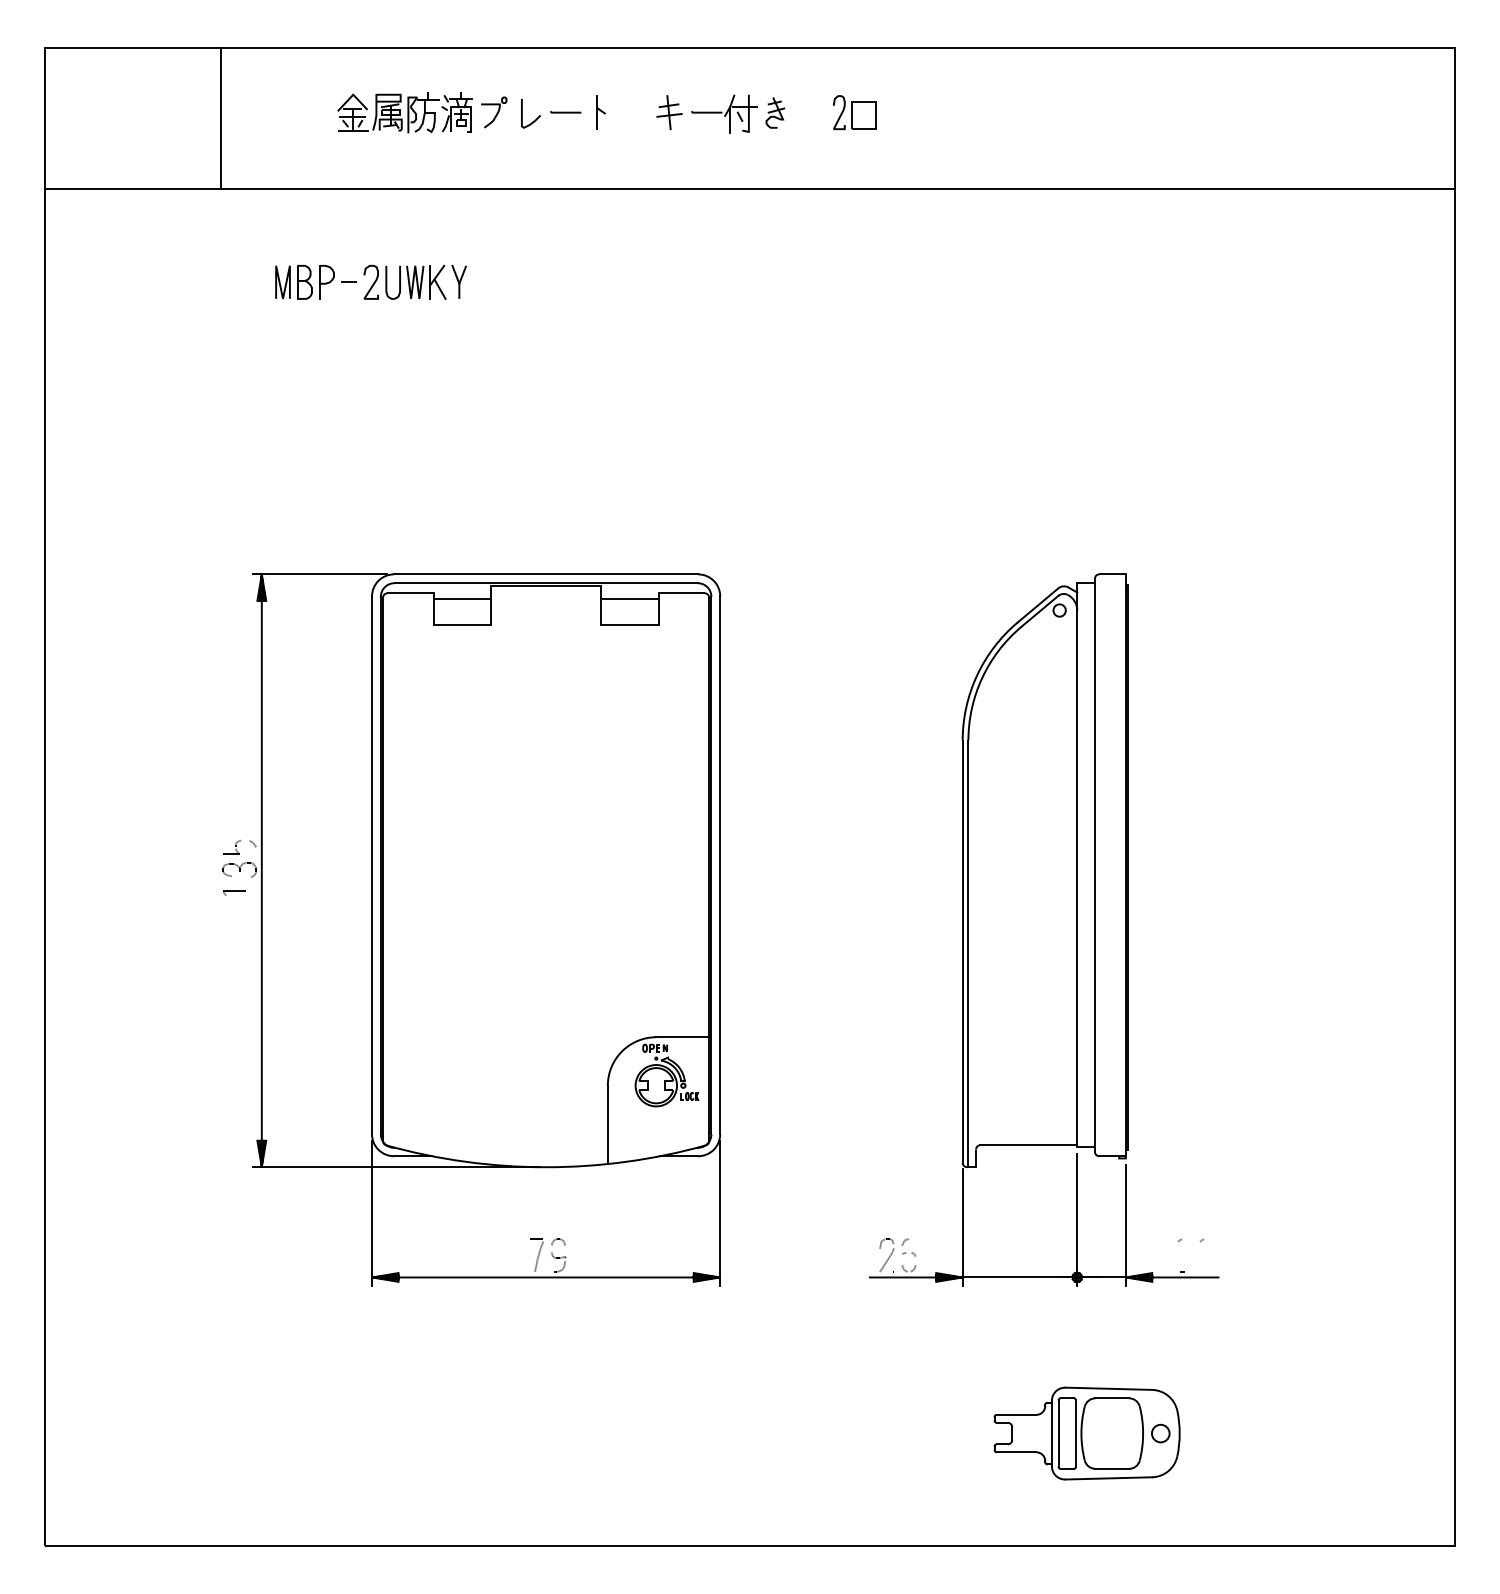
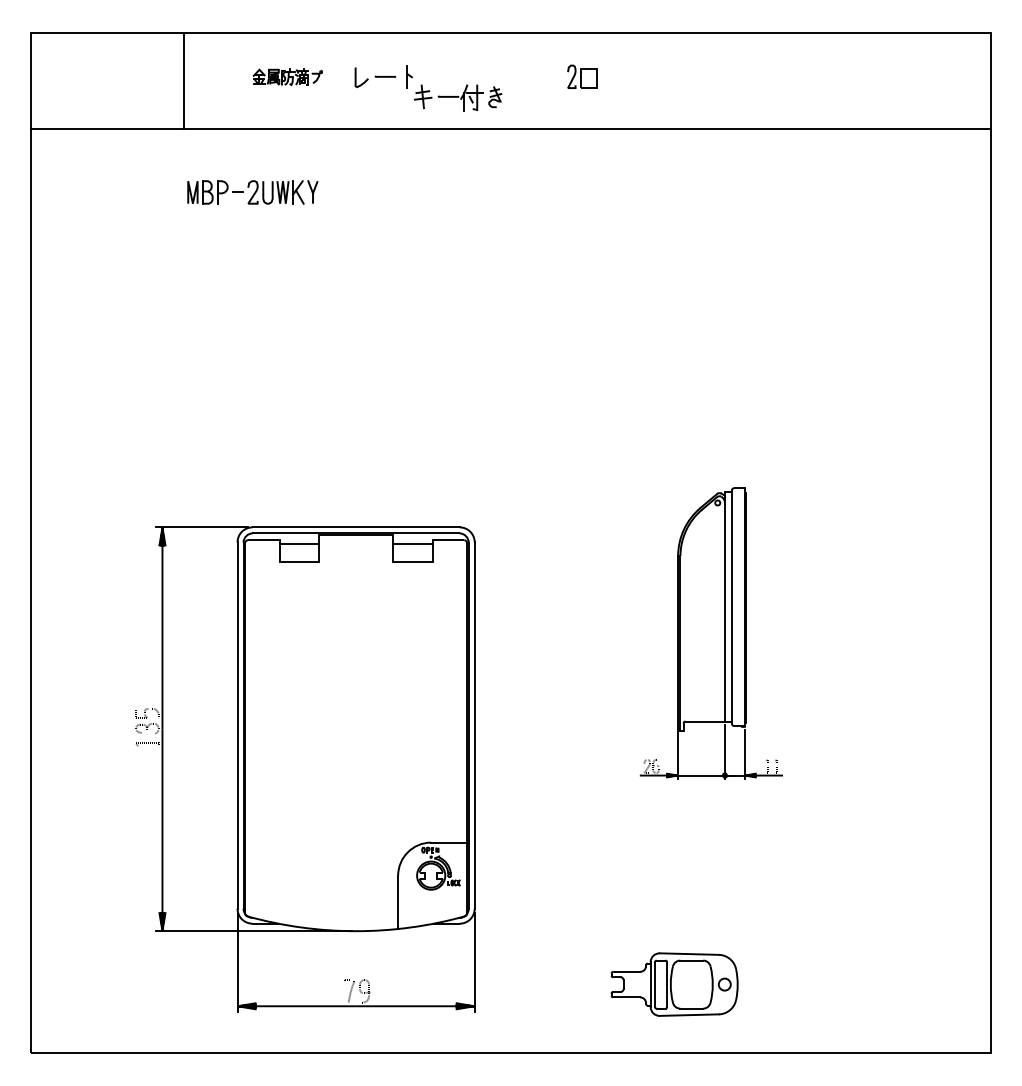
part: (421, 113) -> (287, 77), size x0.6
part: (721, 113) -> (458, 97), moved
line: (220, 118) -> (183, 80), moved
part: (471, 929) -> (305, 769), moved
part: (1044, 929) -> (711, 633), size x0.6
part: (1086, 1433) -> (674, 984), moved

